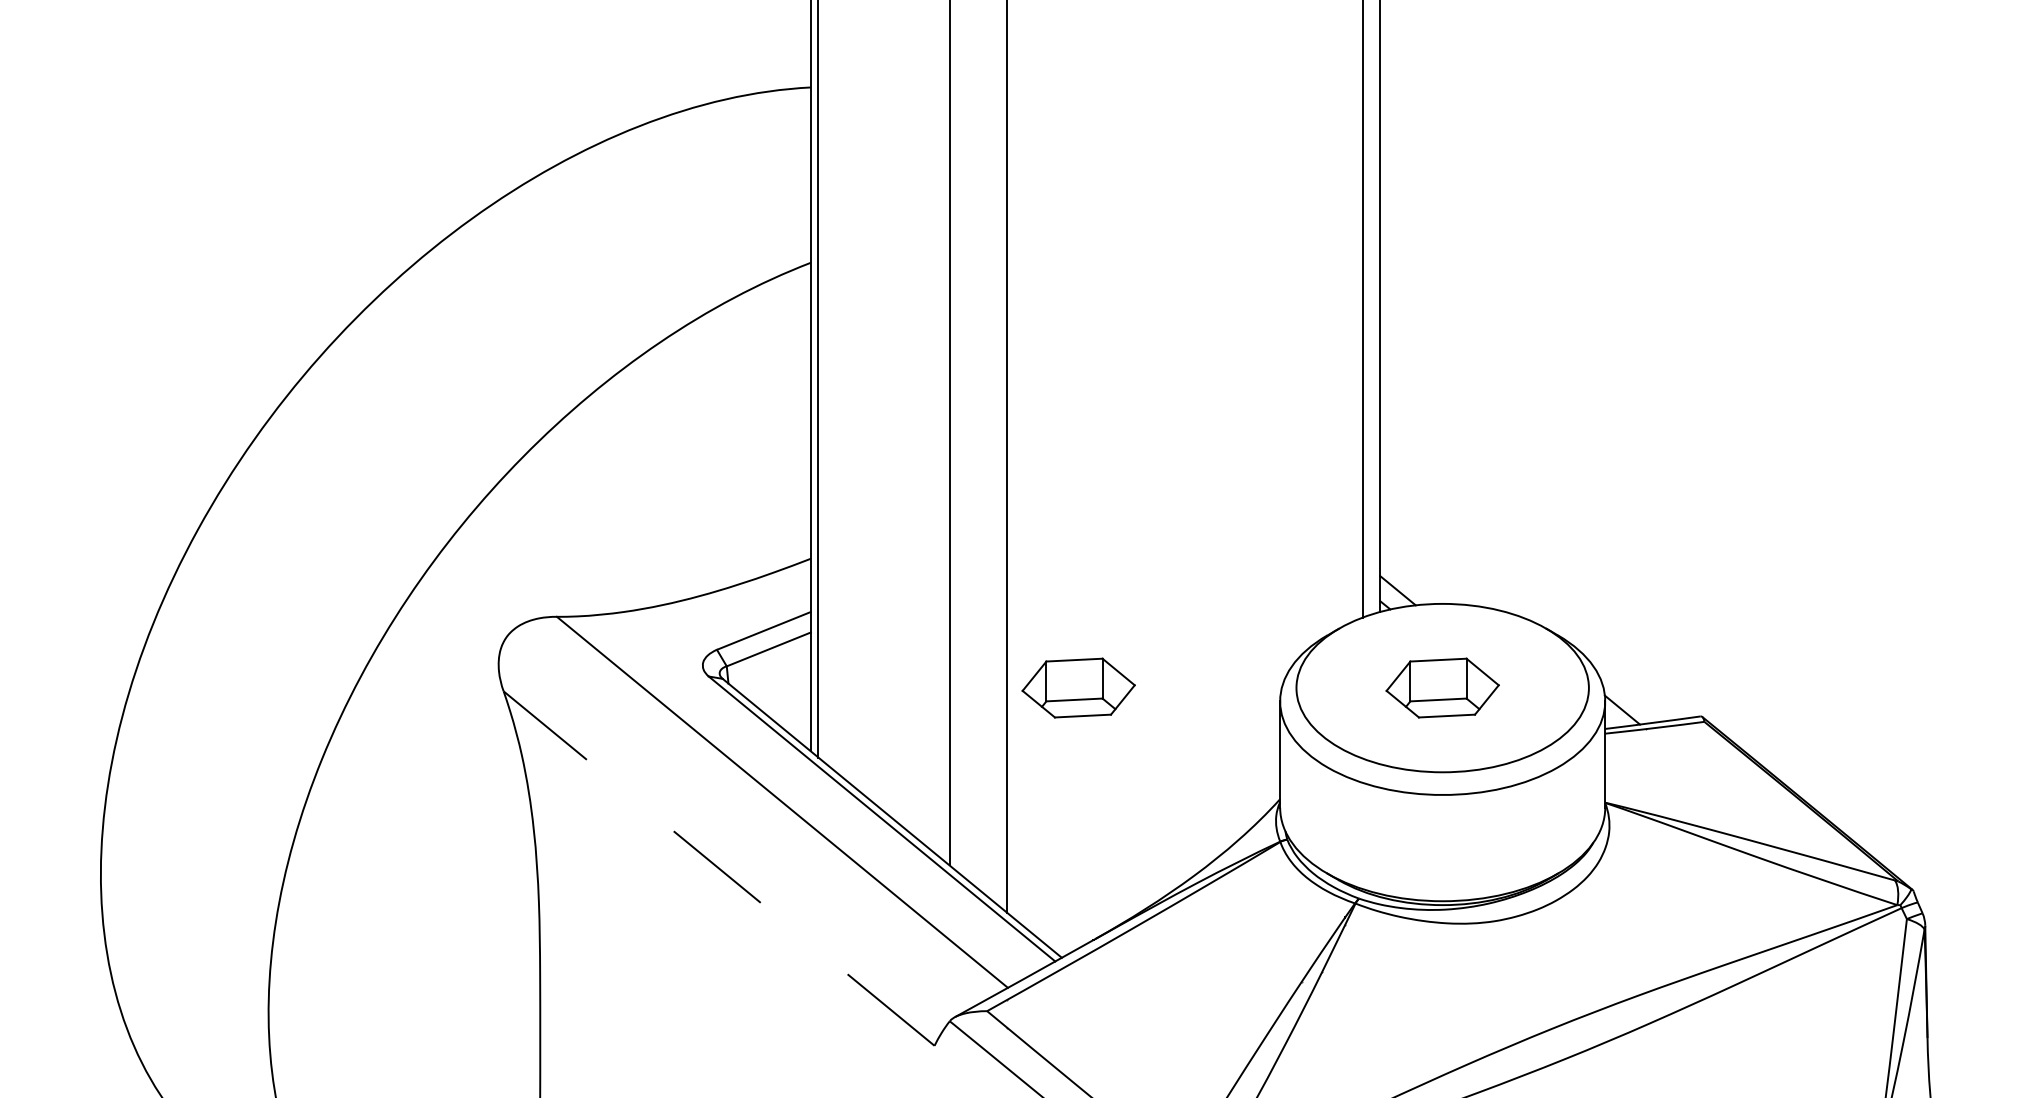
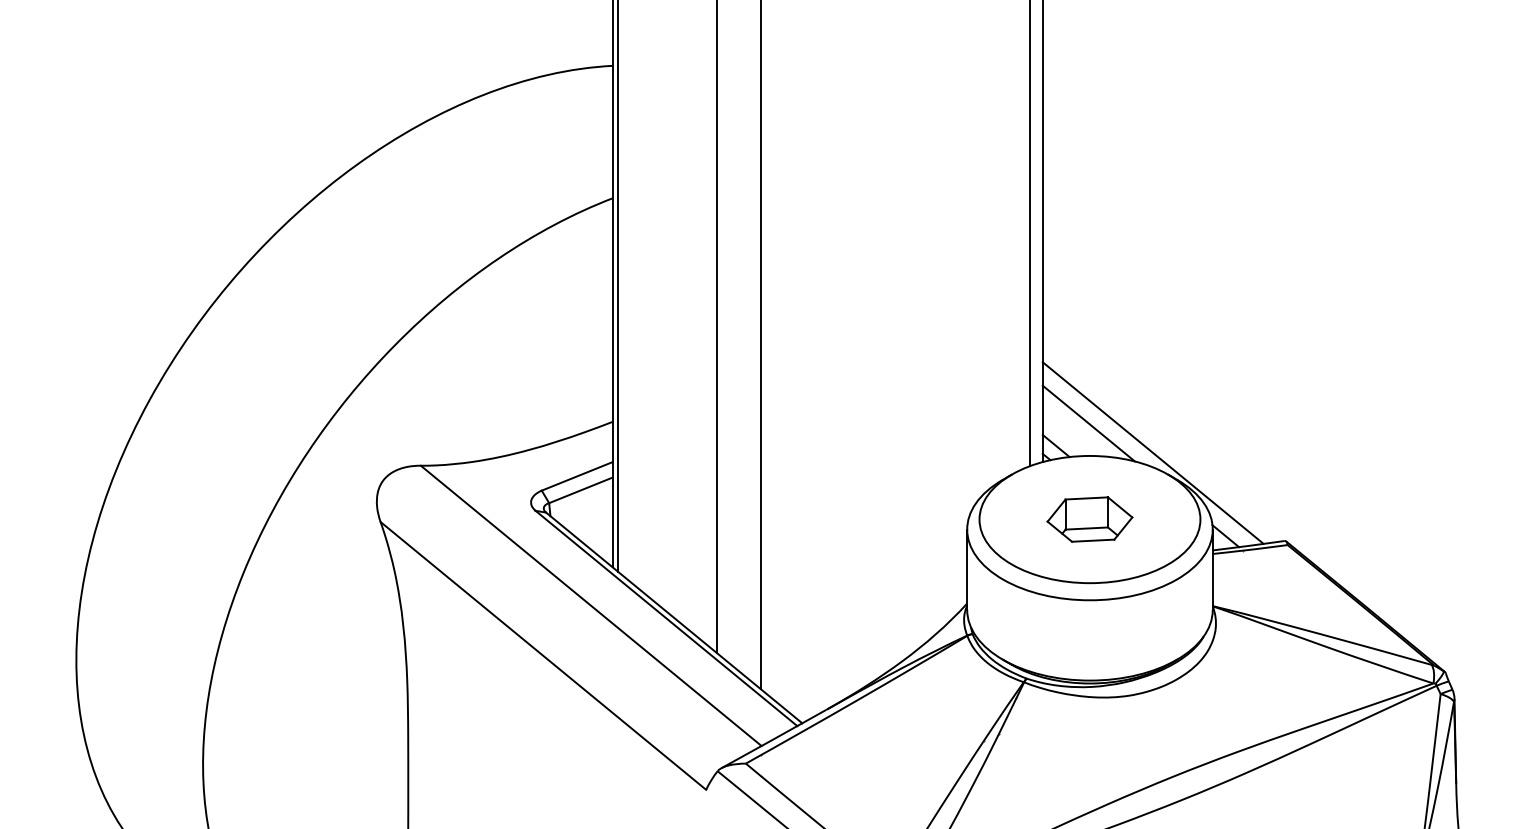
line: (1441, 560) -> (1089, 423), added
line: (1526, 599) -> (1153, 452), added
part: (1078, 687) -> (814, 519), removed
line: (719, 868) -> (543, 655), dashed -> solid

